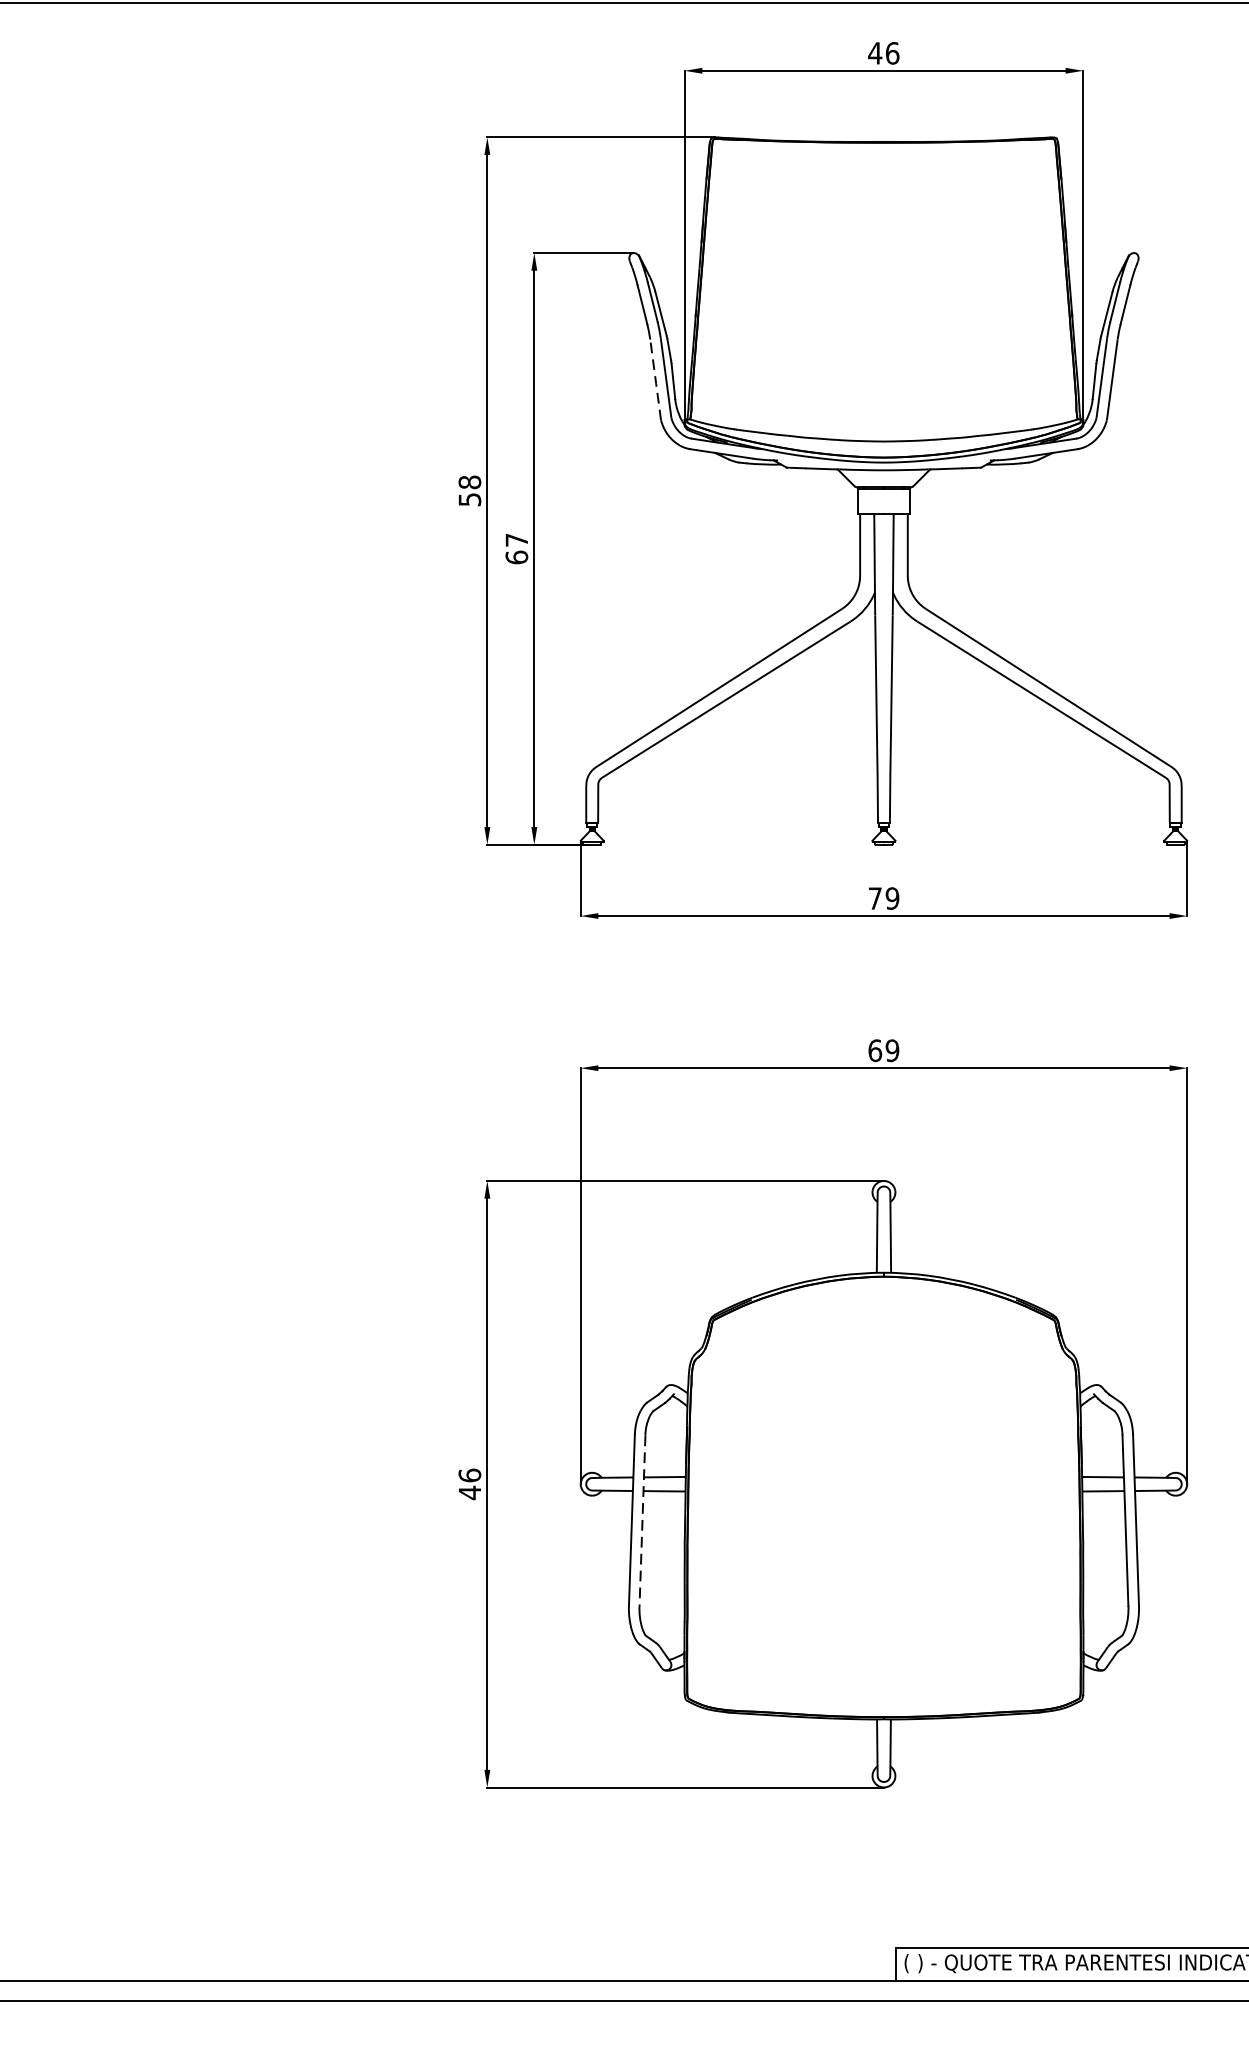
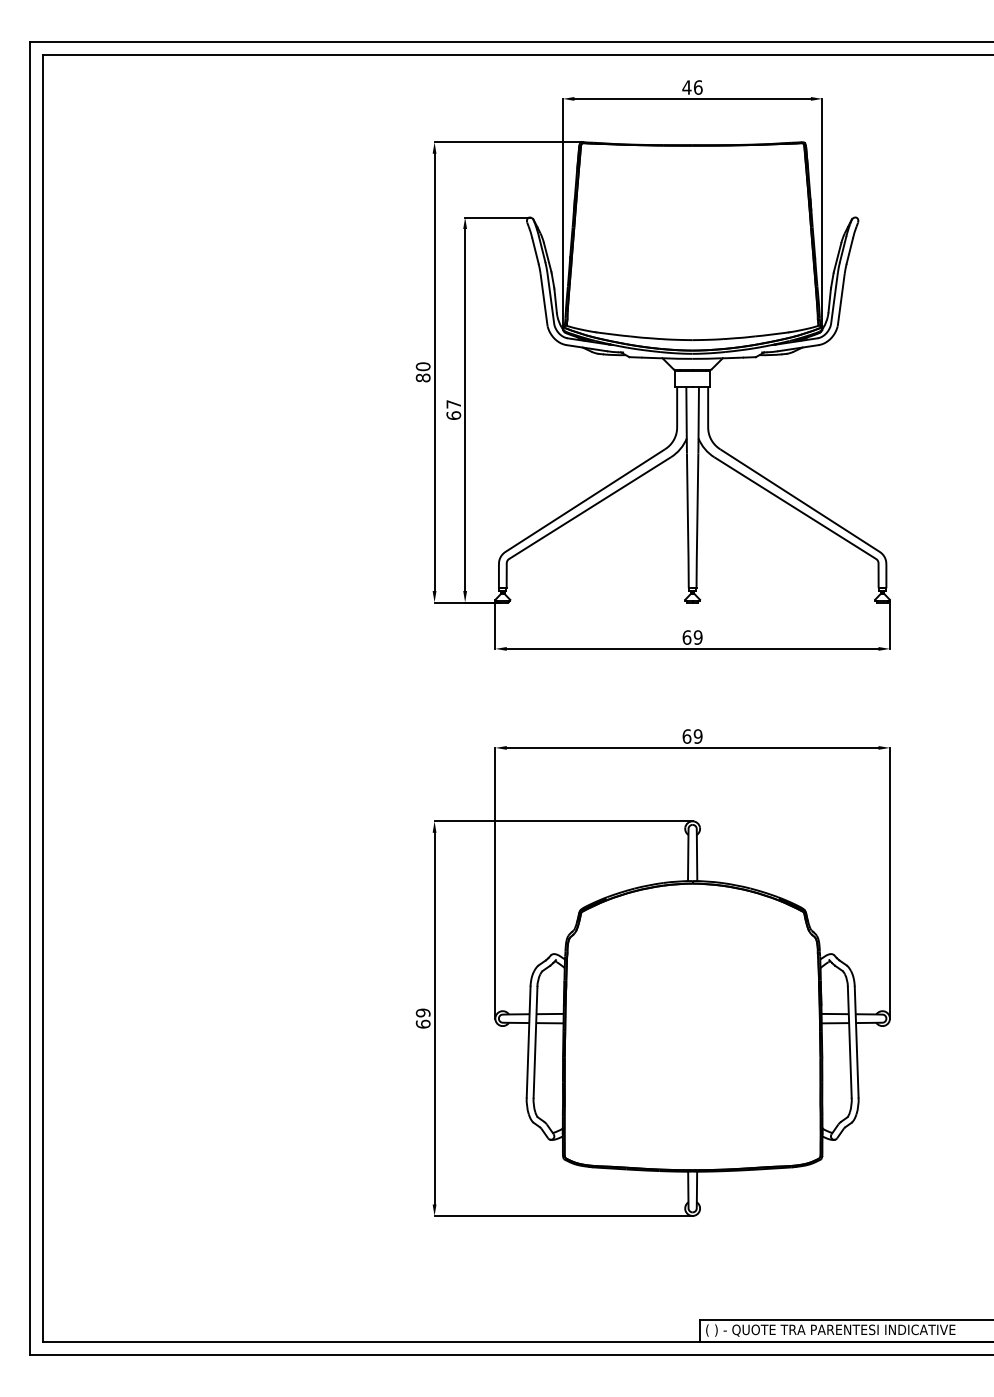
line: (656, 379) -> (544, 299), dashed -> solid
text: (468, 491) -> (422, 372), 58 -> 80
text: (874, 898) -> (686, 637), 79 -> 69
text: (468, 1484) -> (422, 1018), 46 -> 69
line: (642, 1520) -> (535, 1042), dashed -> solid

